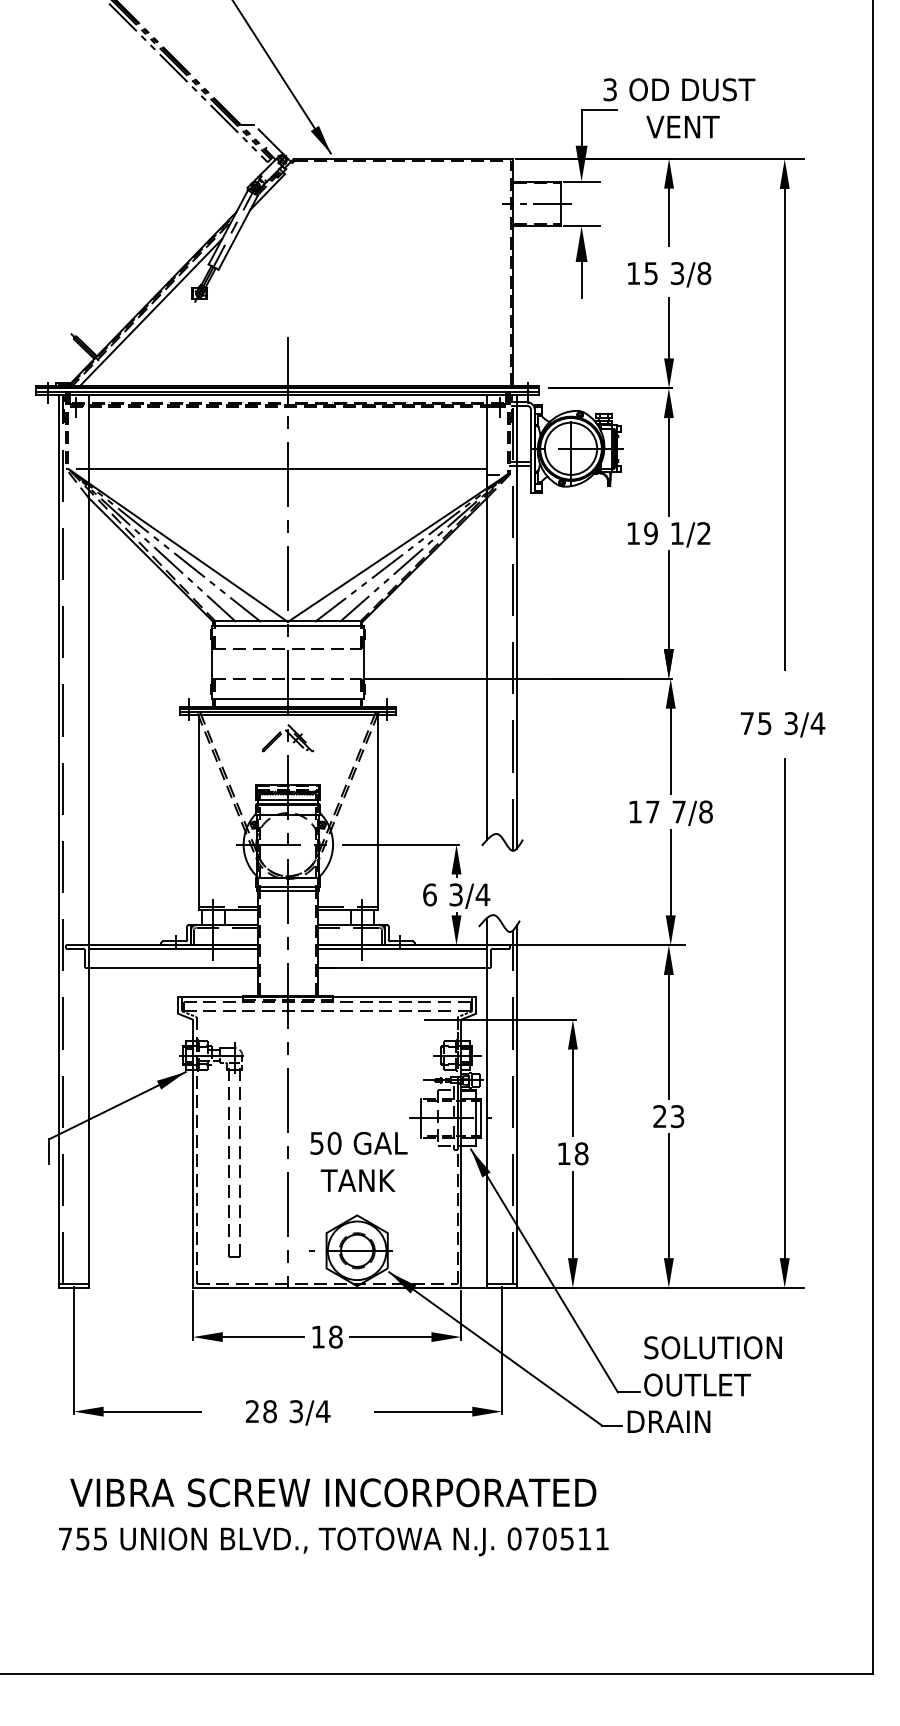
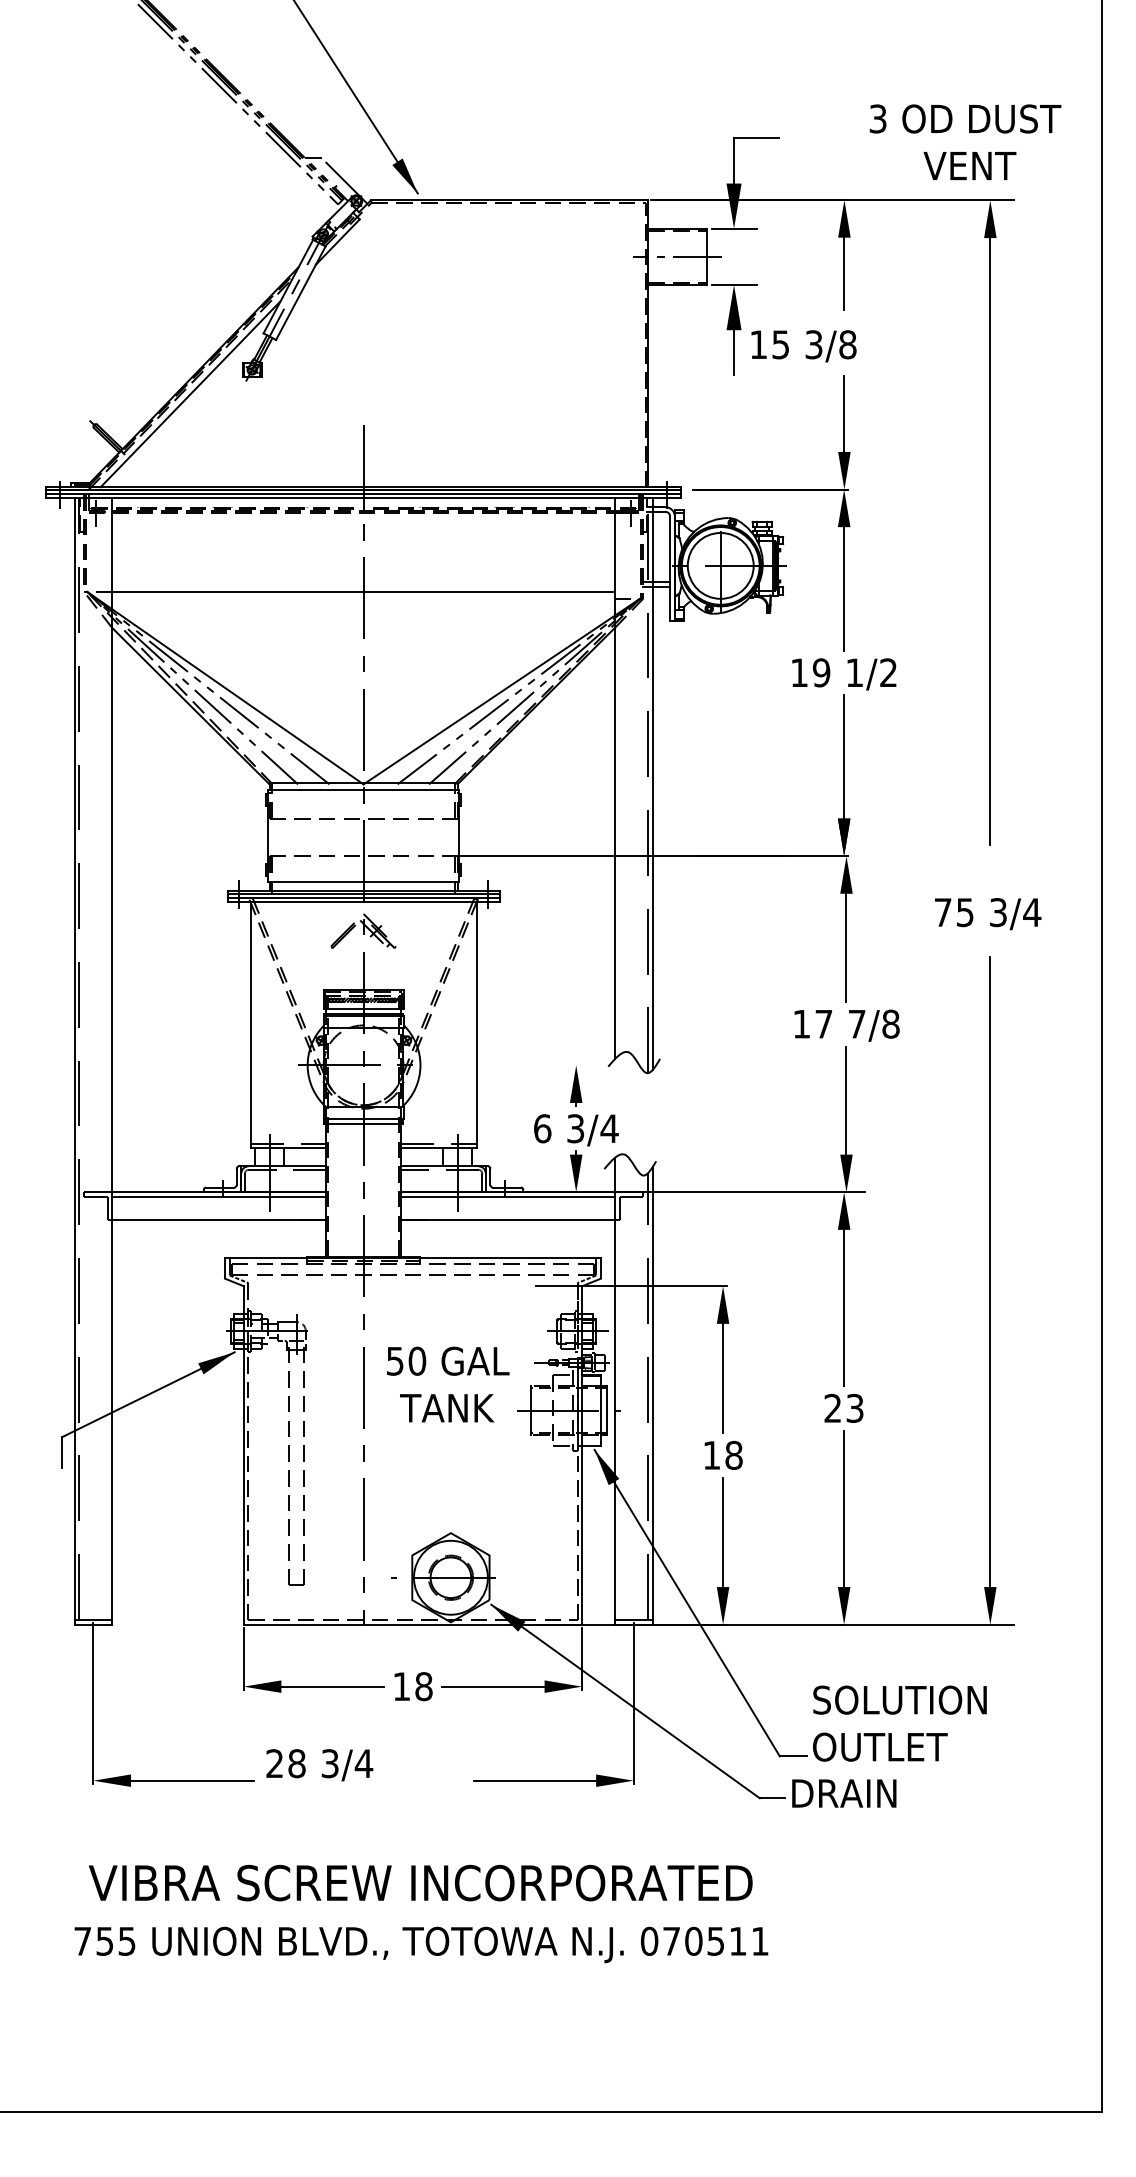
text: (679, 107) -> (965, 141), moved
text: (669, 274) -> (803, 346), moved
line: (401, 844) -> (506, 1065), removed
text: (359, 1161) -> (448, 1384), moved
text: (287, 1413) -> (319, 1765), moved

